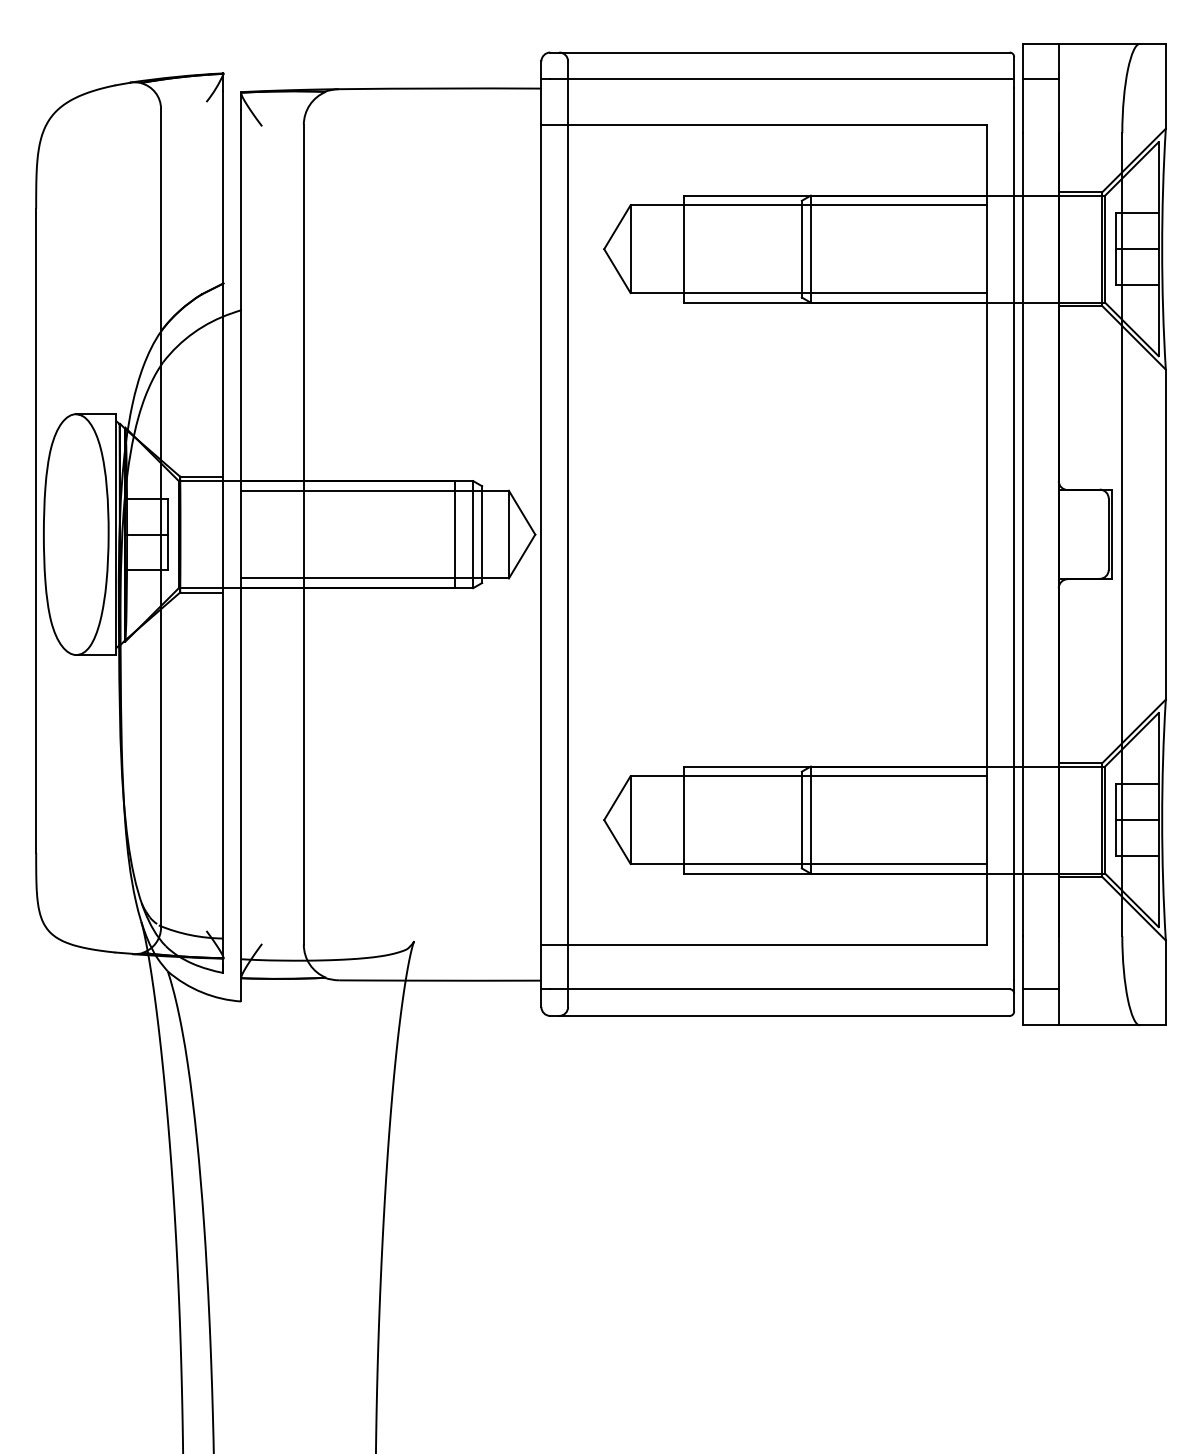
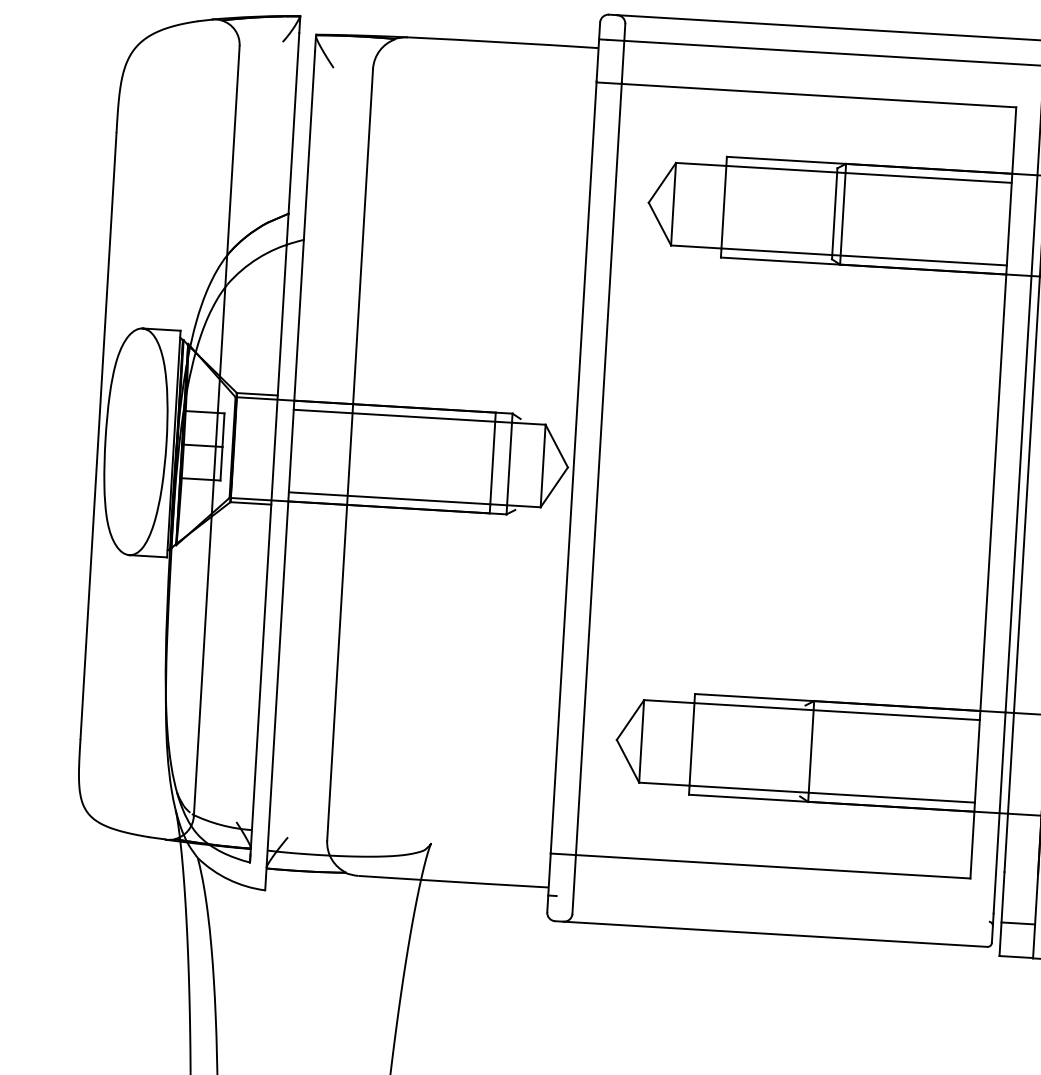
line: (482, 534) -> (518, 464), removed
line: (801, 819) -> (802, 750), removed
line: (779, 989) -> (772, 909), removed

